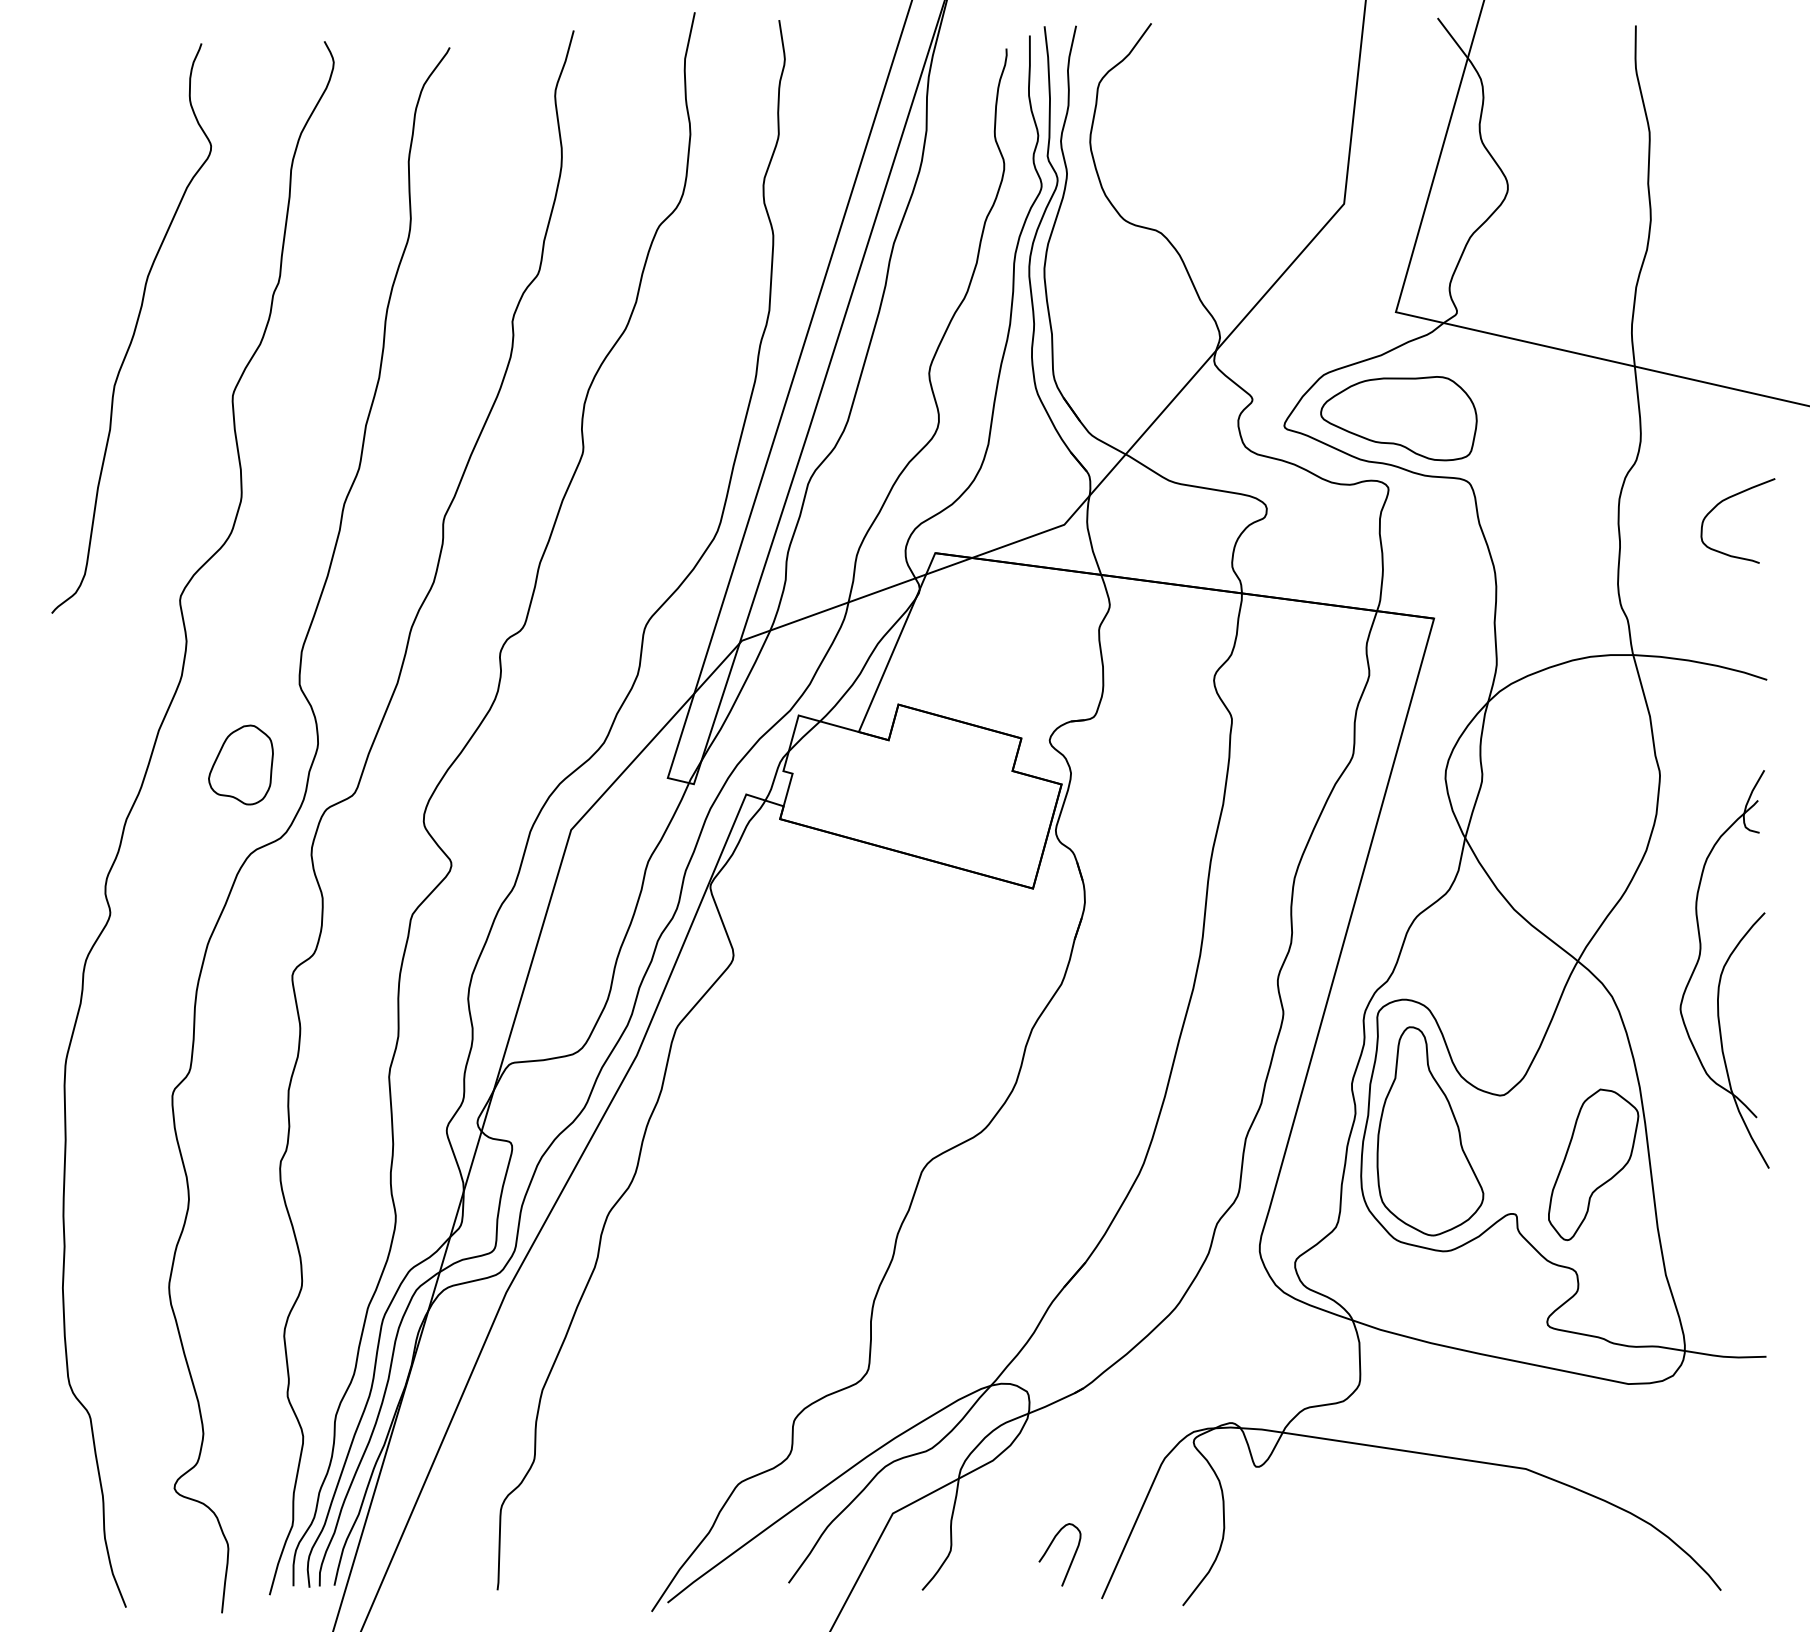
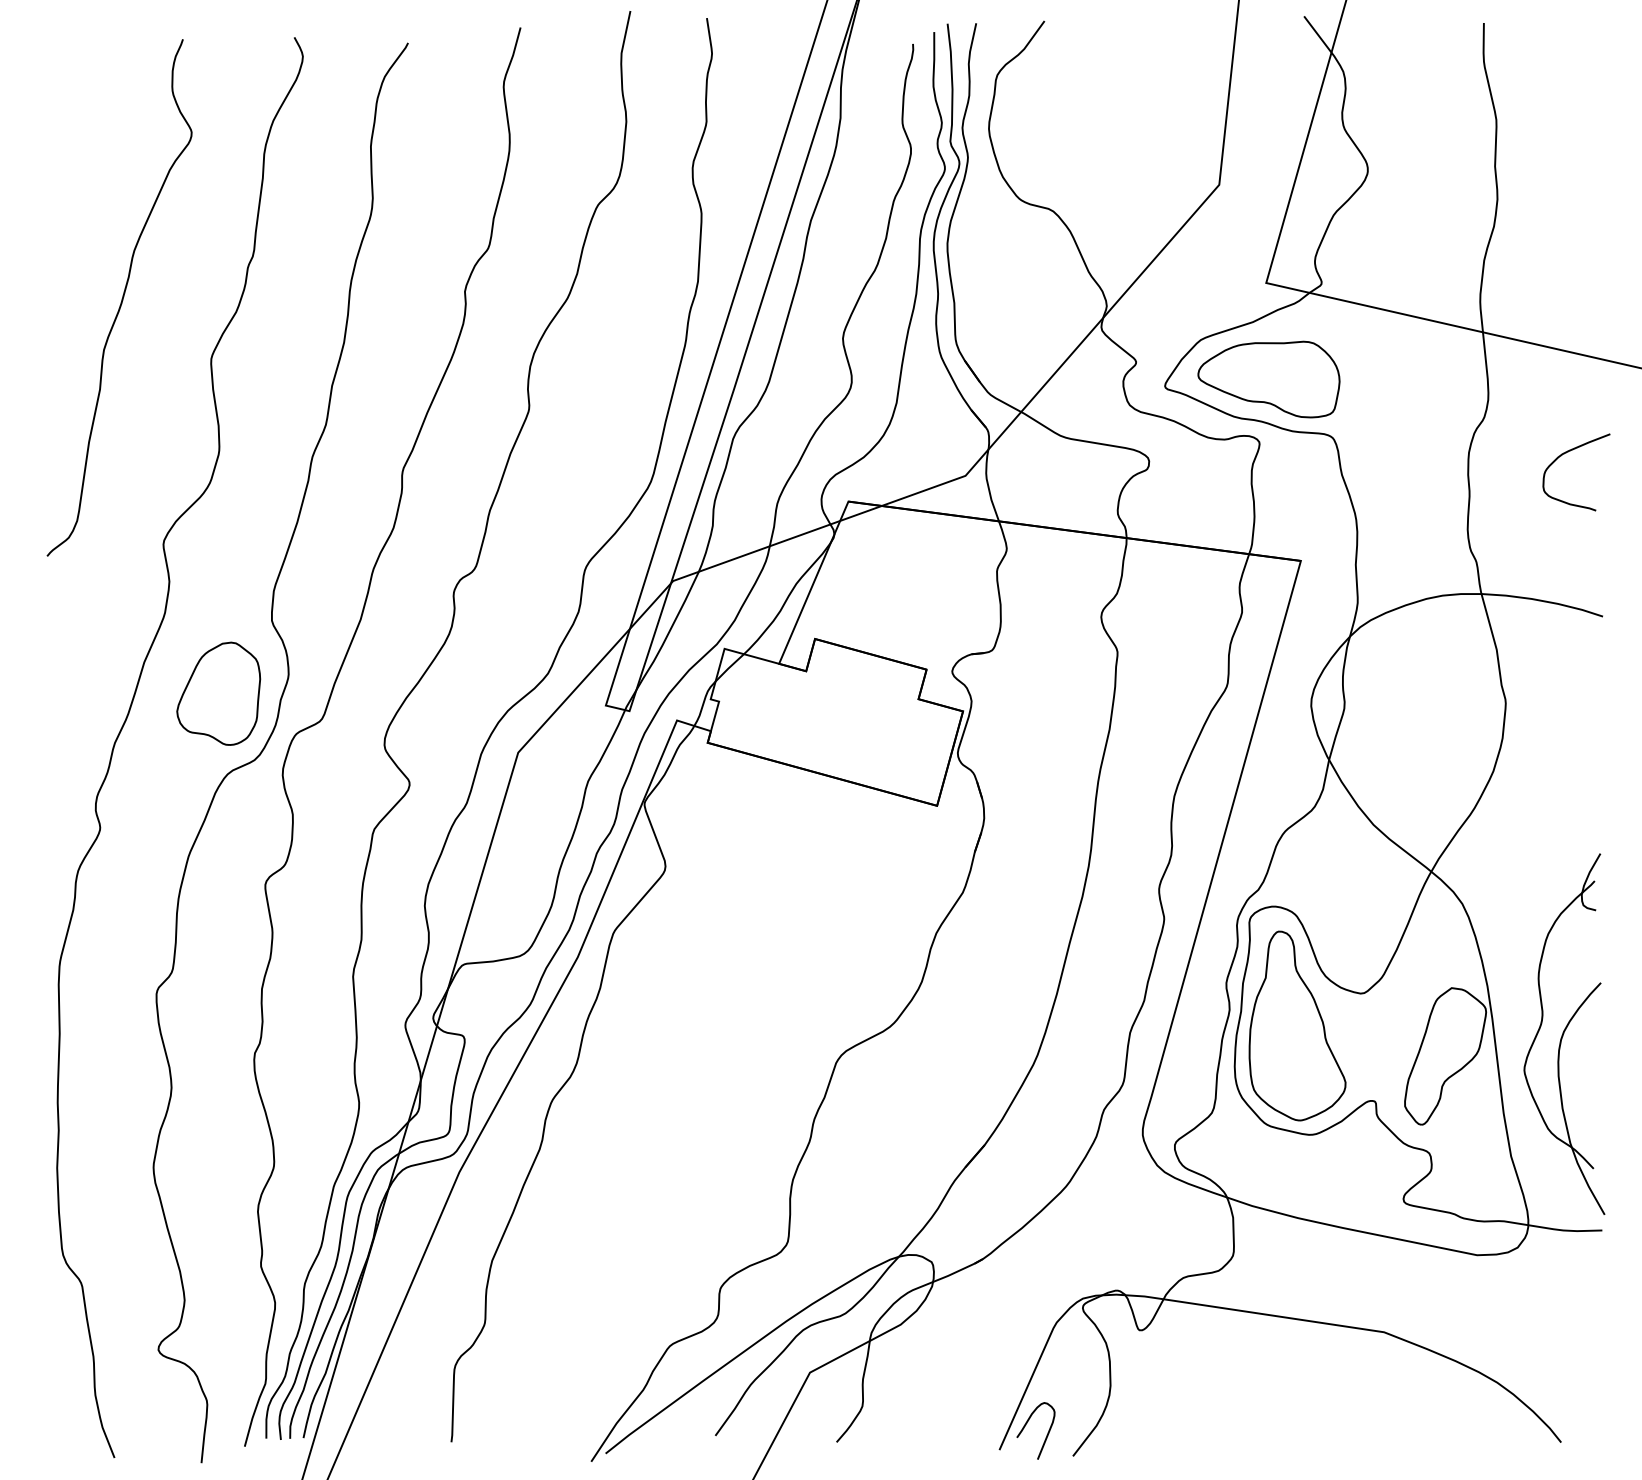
part: (240, 764) -> (218, 693), size x1.43
part: (1724, 969) -> (1564, 1034), moved
curve: (1049, 1548) -> (1026, 1425), moved

